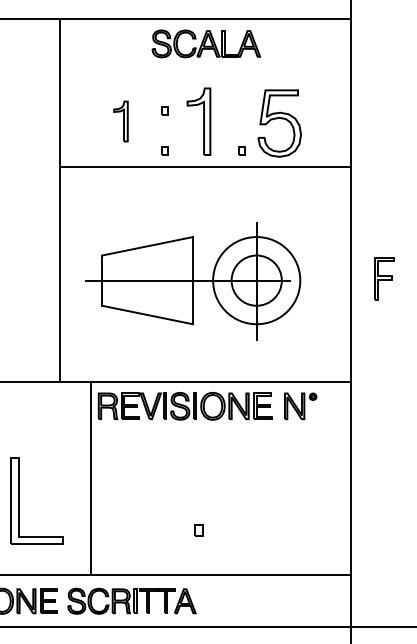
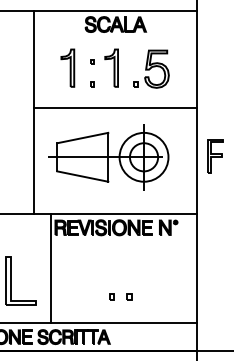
part: (120, 120) -> (67, 67), size x1.67
line: (204, 166) -> (114, 107), moved
part: (384, 279) -> (215, 156), size x1.43
part: (230, 528) -> (129, 296), added

